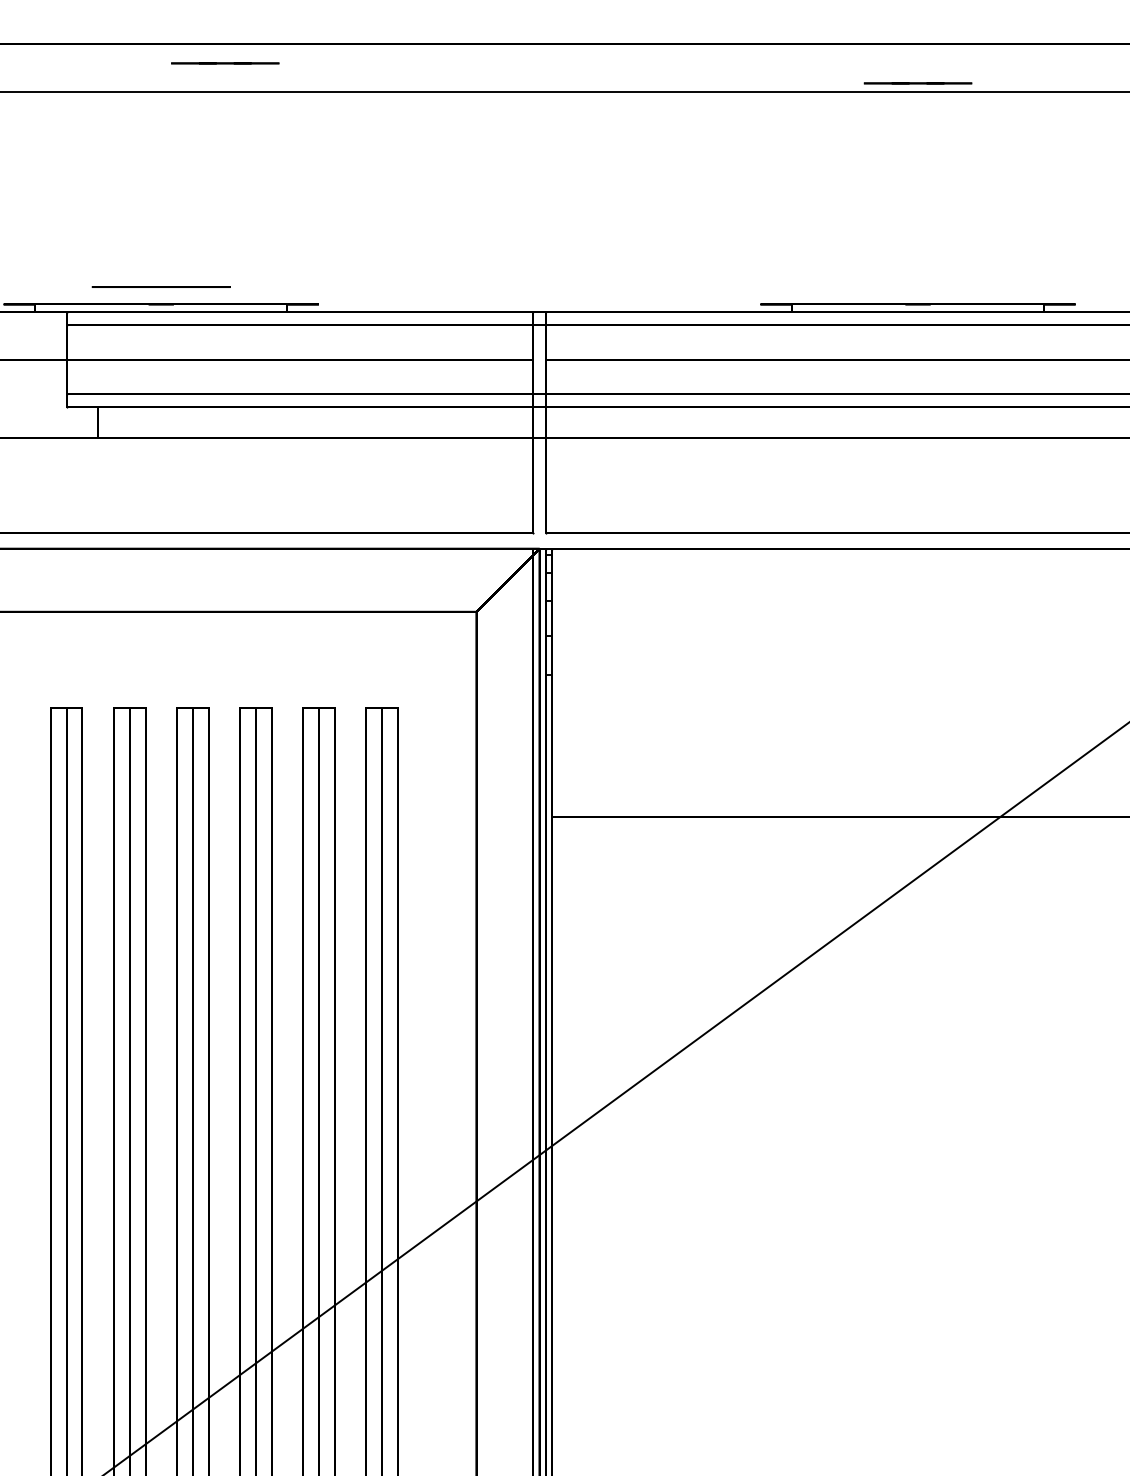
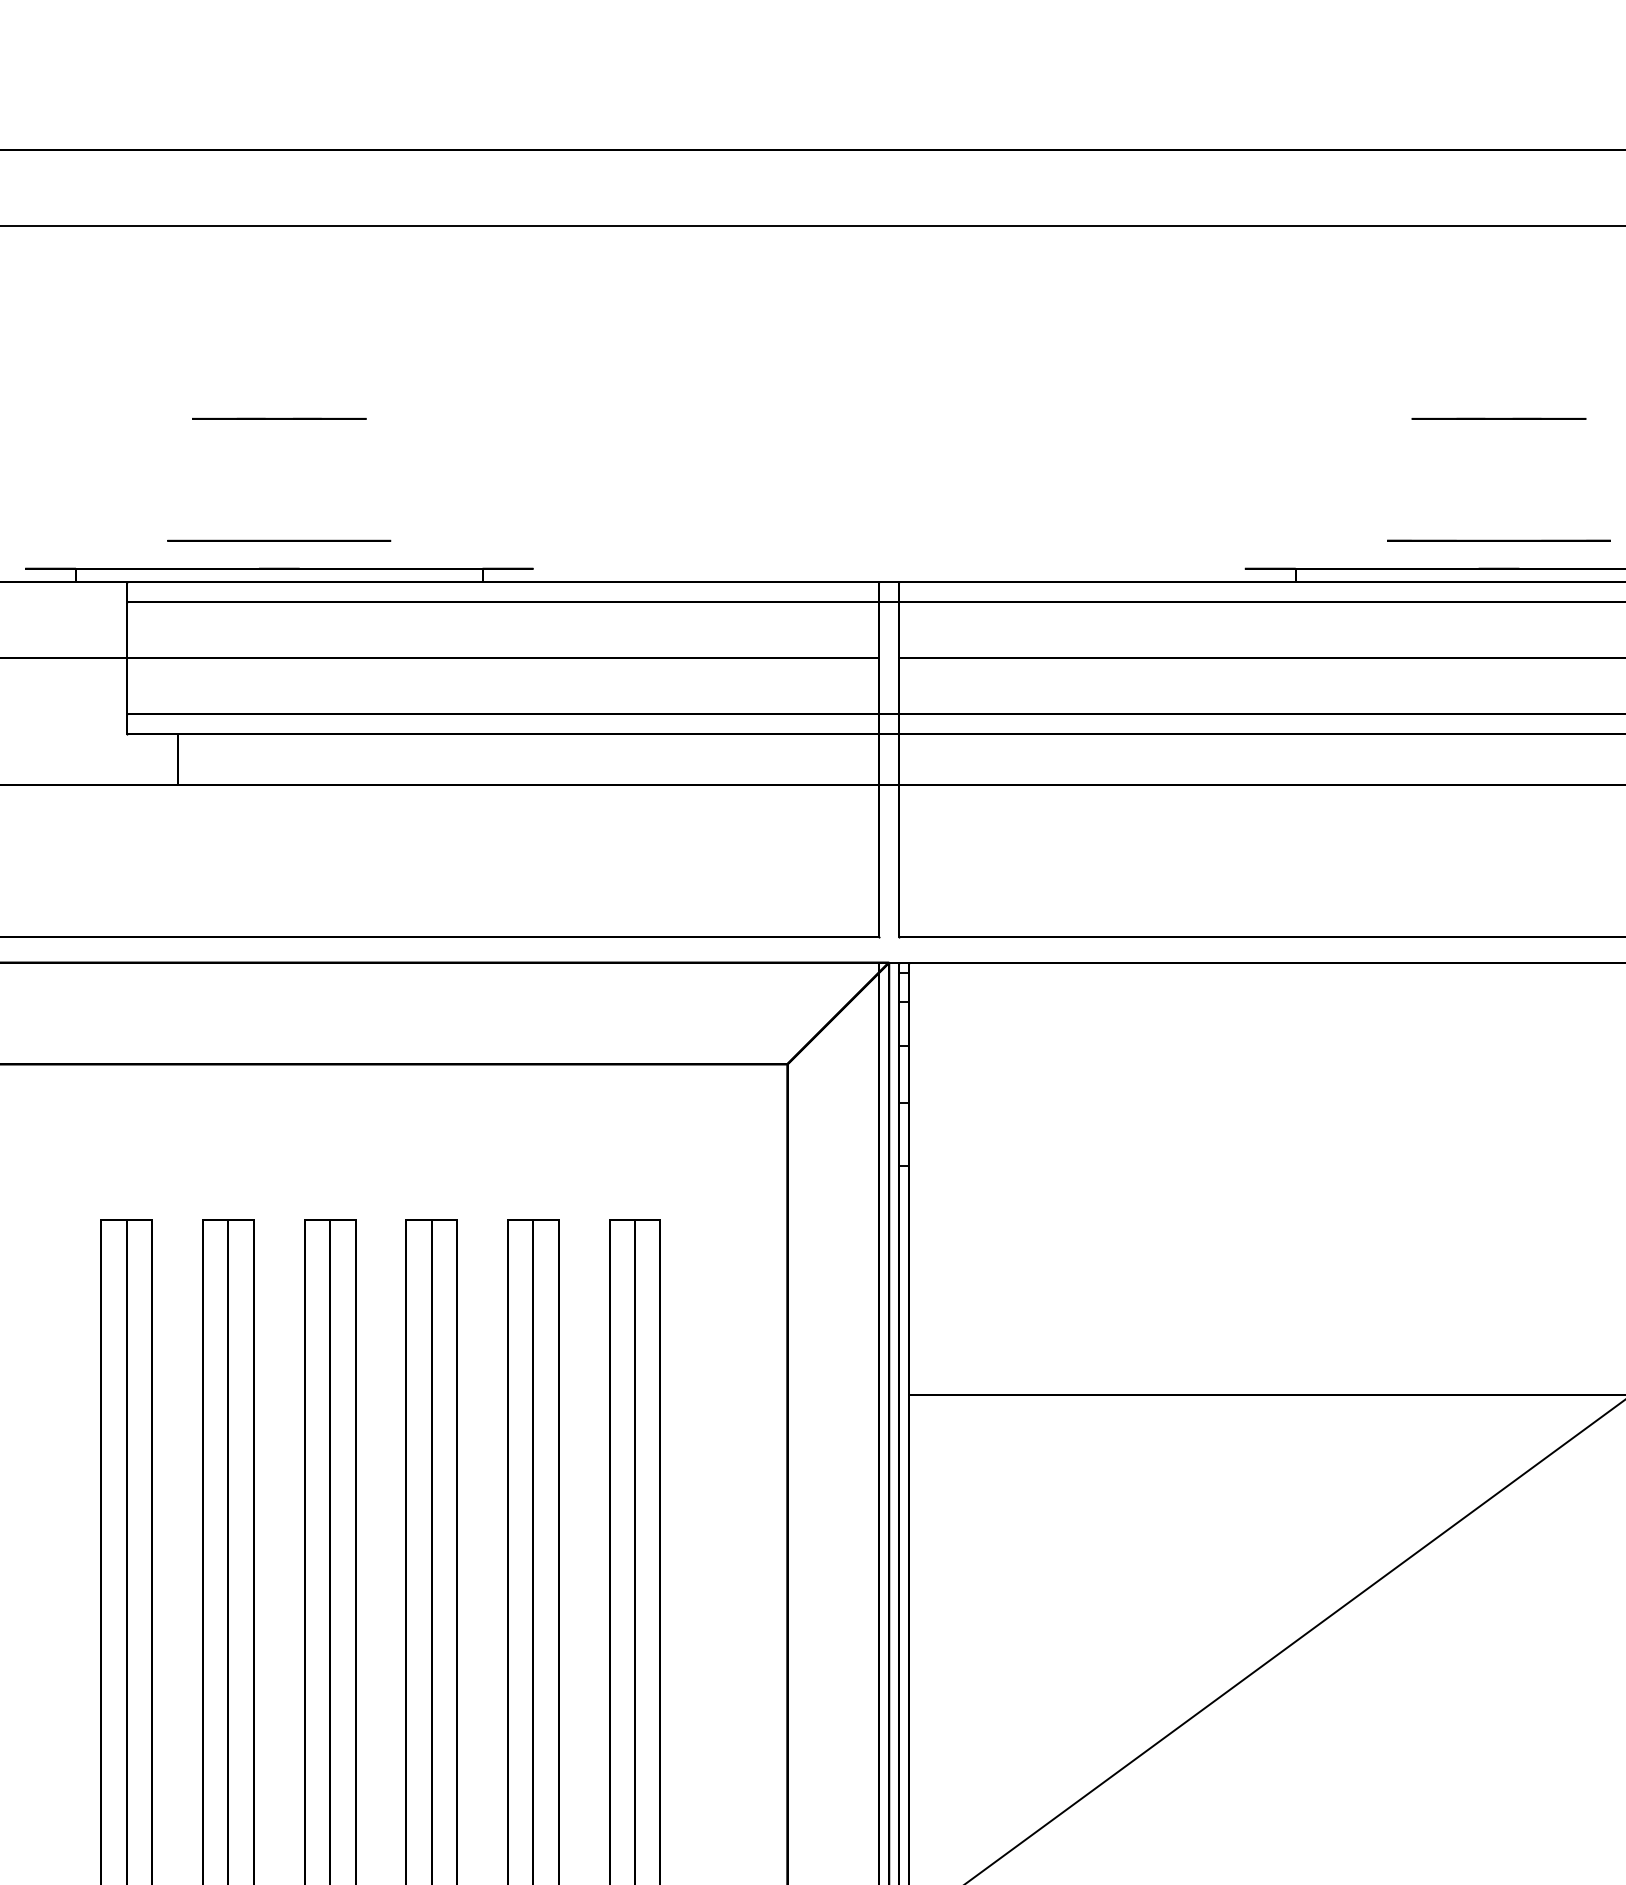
line: (225, 63) -> (279, 419), moved
line: (917, 83) -> (1498, 419), moved
line: (917, 287) -> (1498, 541), added

